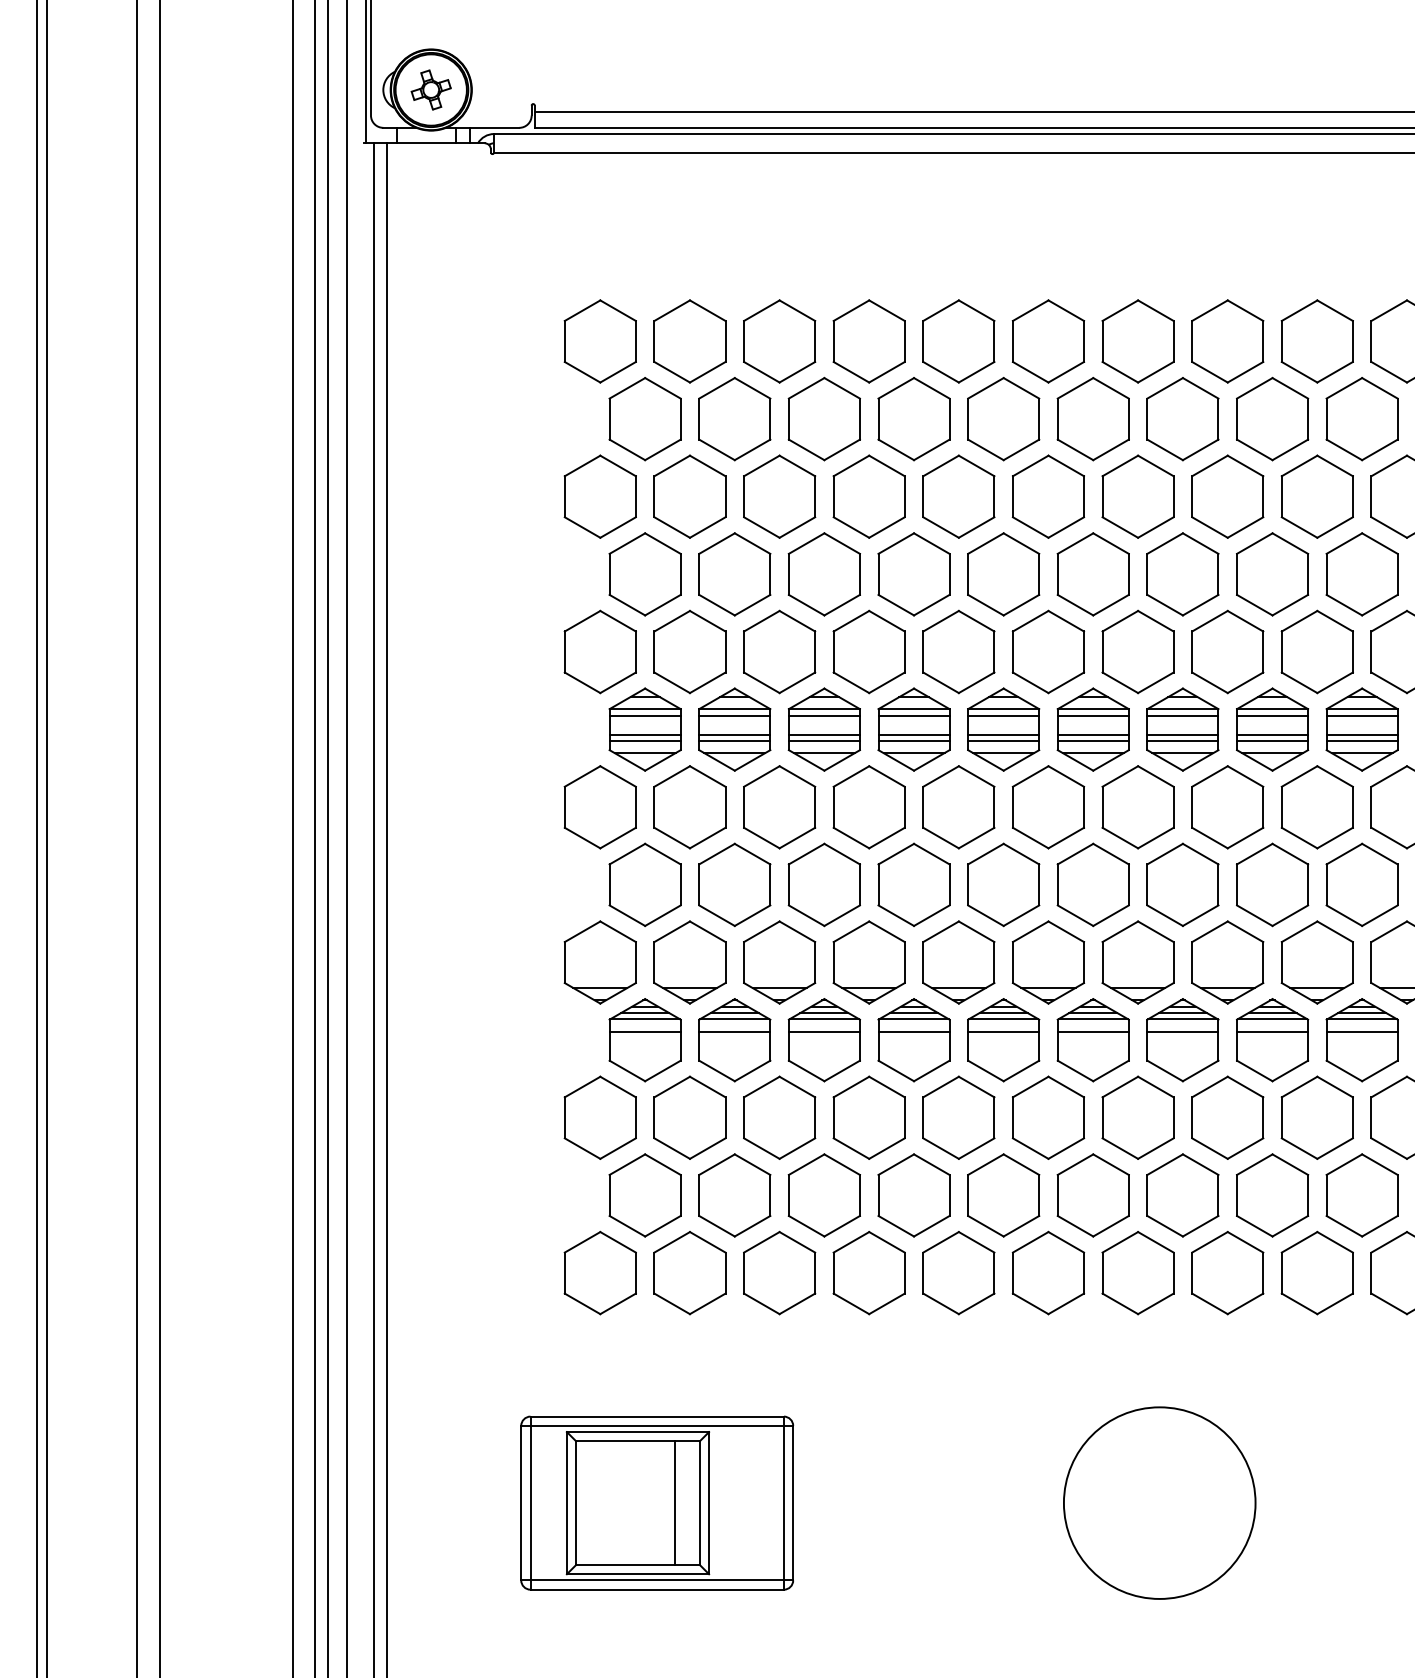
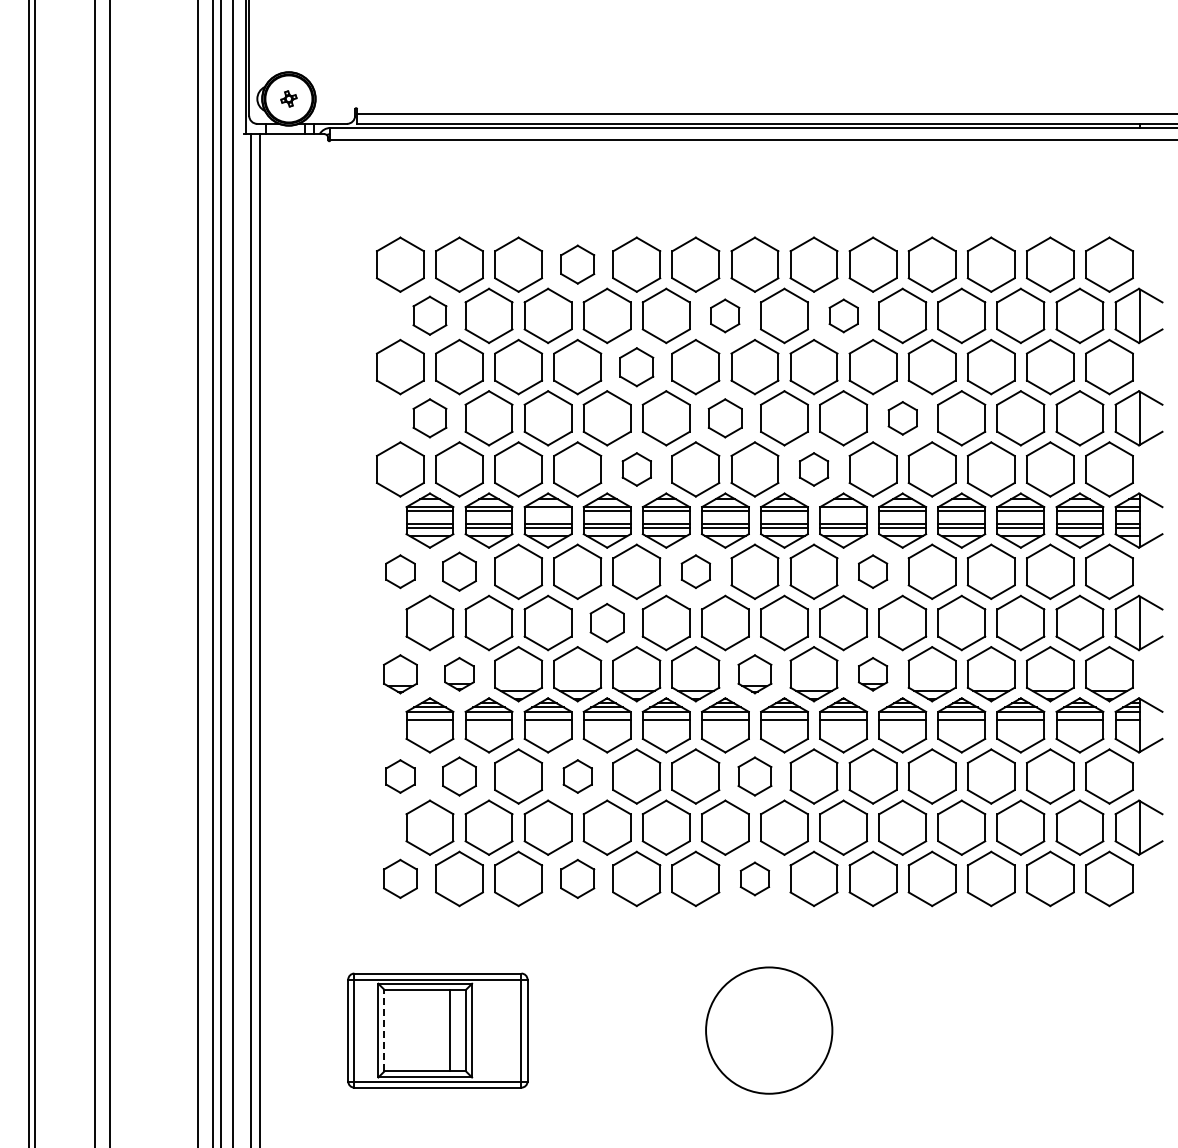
part: (430, 89) -> (288, 98), size x0.6
part: (868, 341) -> (577, 264), size x0.7
part: (644, 418) -> (429, 315), size x0.7
part: (1091, 418) -> (724, 315), size x0.6
part: (1272, 418) -> (843, 315), size x0.6
part: (958, 497) -> (636, 367), size x0.7
part: (644, 574) -> (429, 418), size x0.7
part: (1091, 574) -> (724, 418), size x0.7
part: (1361, 574) -> (902, 418), size x0.6
part: (958, 652) -> (636, 469), size x0.6
part: (1226, 652) -> (813, 469), size x0.6
line: (823, 715) -> (547, 511), removed
line: (1272, 715) -> (843, 511), removed
part: (600, 806) -> (400, 571), size x0.6
part: (689, 806) -> (459, 571), size x0.7
part: (1047, 806) -> (695, 571), size x0.6
part: (1316, 806) -> (872, 571), size x0.6
part: (912, 884) -> (606, 622), size x0.7
part: (600, 962) -> (400, 674), size x0.7
part: (689, 962) -> (459, 674), size x0.6
part: (1137, 962) -> (754, 674), size x0.7
part: (1316, 962) -> (872, 674), size x0.6
part: (600, 1117) -> (400, 776), size x0.6
part: (689, 1117) -> (459, 776), size x0.7
part: (868, 1117) -> (577, 776), size x0.6
part: (1137, 1117) -> (754, 776), size x0.7
part: (600, 1272) -> (400, 878), size x0.7
part: (868, 1272) -> (577, 878), size x0.7
part: (1137, 1272) -> (754, 878), size x0.6
line: (576, 1502) -> (384, 1030), solid -> dashed

